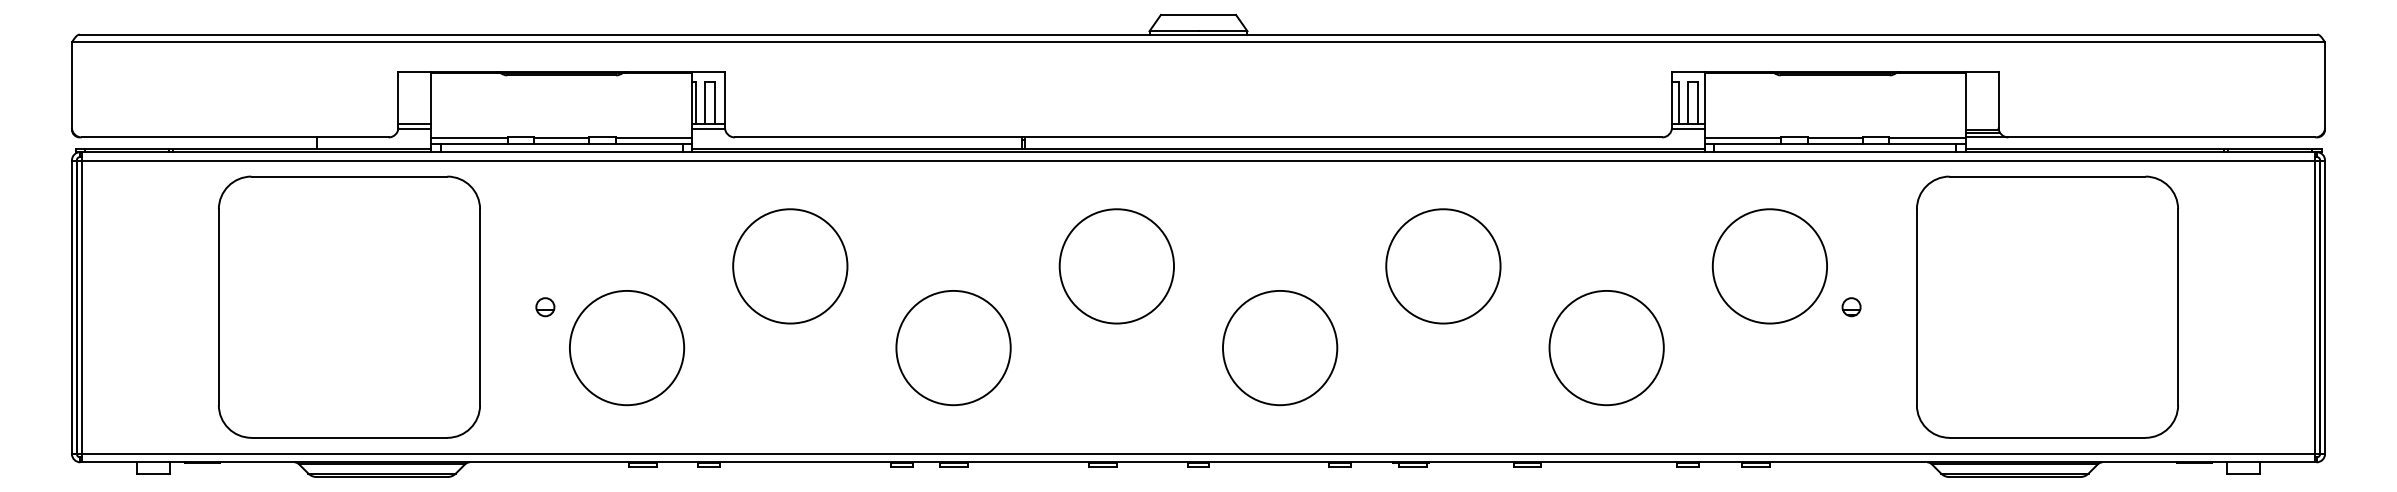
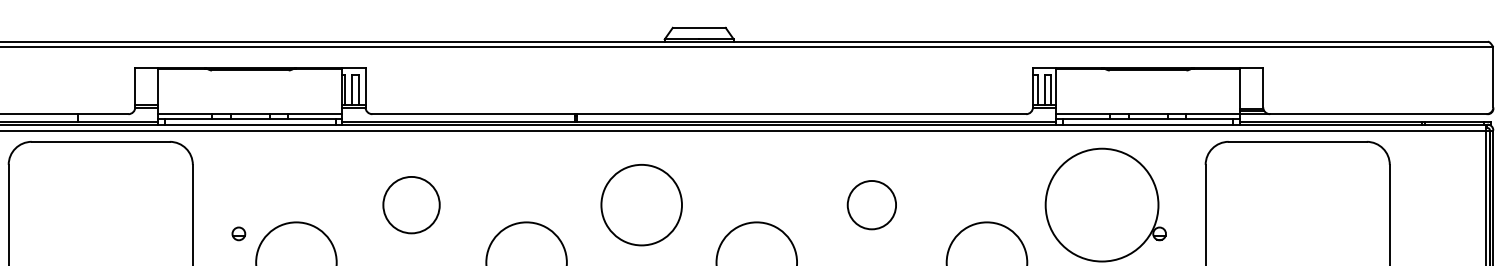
circle: (790, 266) -> (411, 205), size x0.7
circle: (1443, 266) -> (871, 205), size x0.6
circle: (1769, 266) -> (1101, 205), size x1.4

